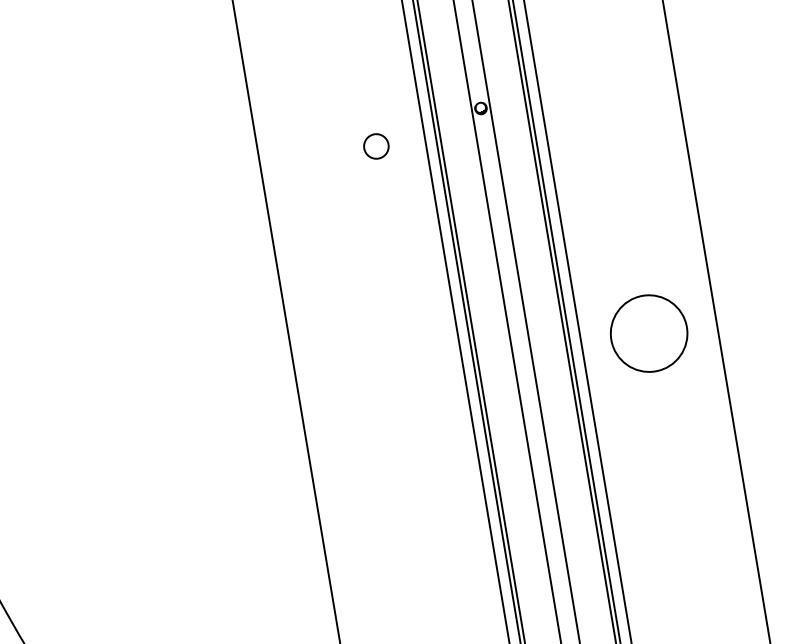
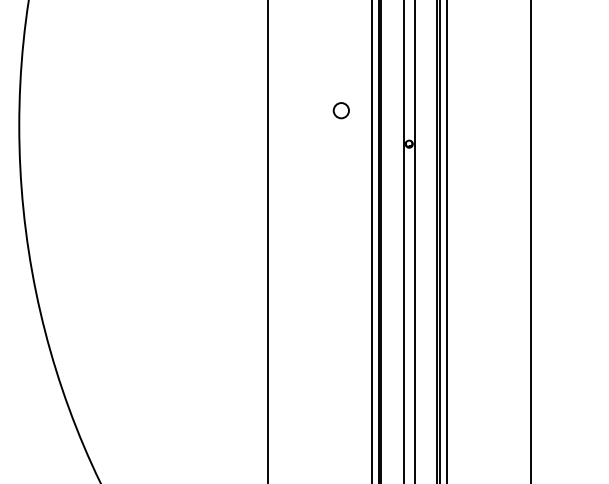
circle: (374, 146) -> (340, 110), moved
circle: (648, 332) -> (488, 298), removed

